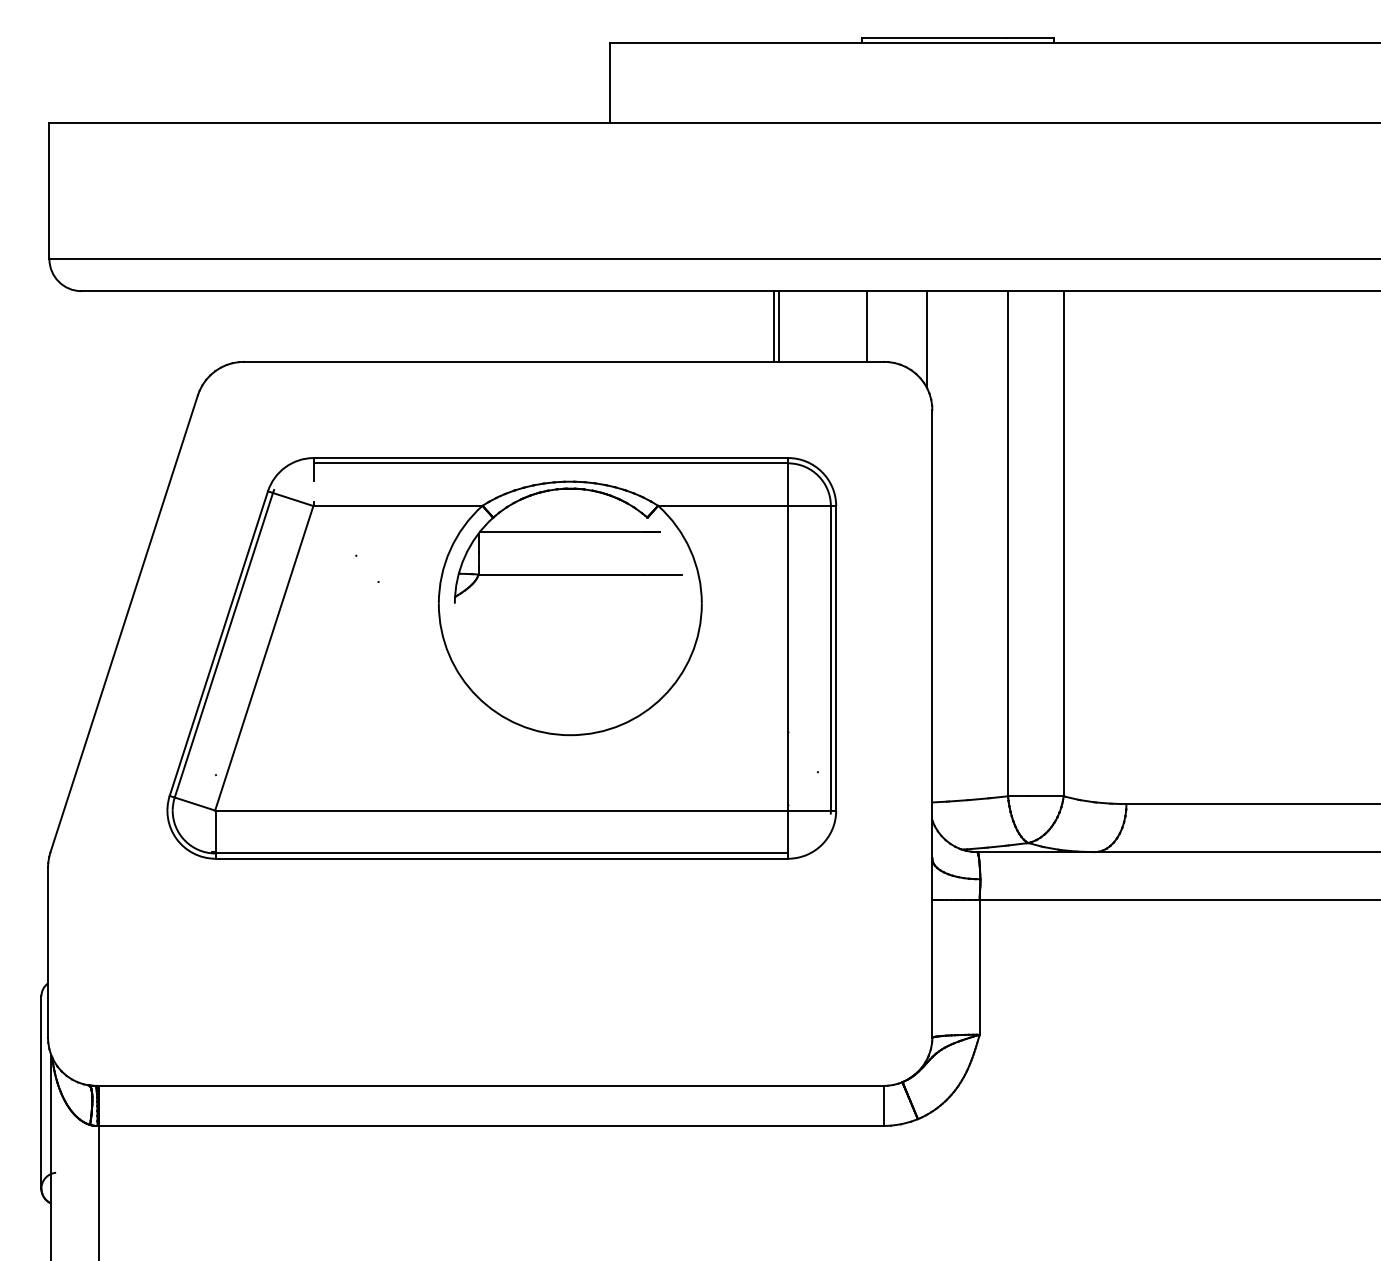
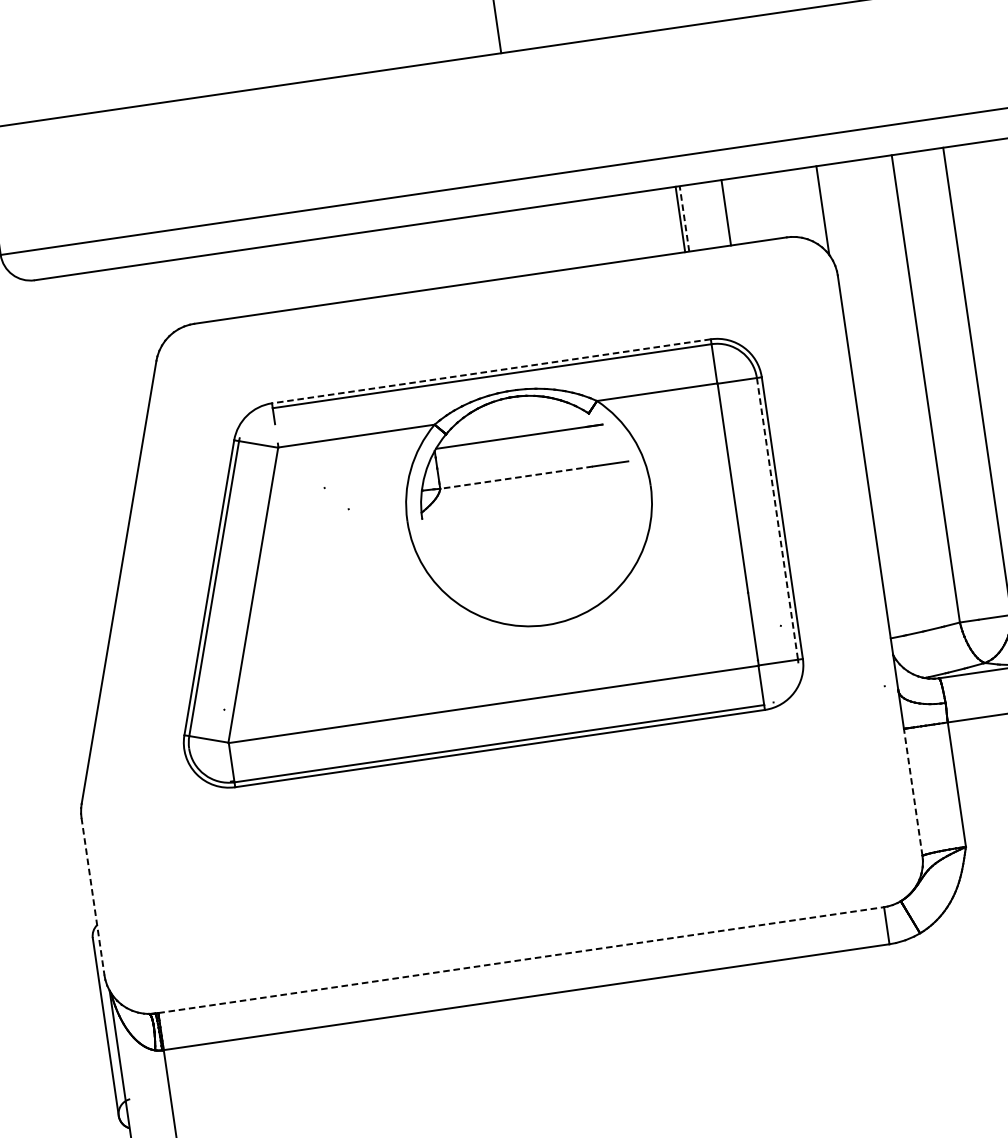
line: (778, 326) -> (684, 218), solid -> dashed
line: (866, 326) -> (725, 212), moved
line: (550, 458) -> (491, 371), solid -> dashed
line: (560, 574) -> (516, 477), solid -> dashed
line: (830, 658) -> (777, 519), solid -> dashed
line: (48, 953) -> (93, 897), solid -> dashed
line: (932, 968) -> (913, 791), solid -> dashed
line: (492, 1085) -> (522, 959), solid -> dashed

